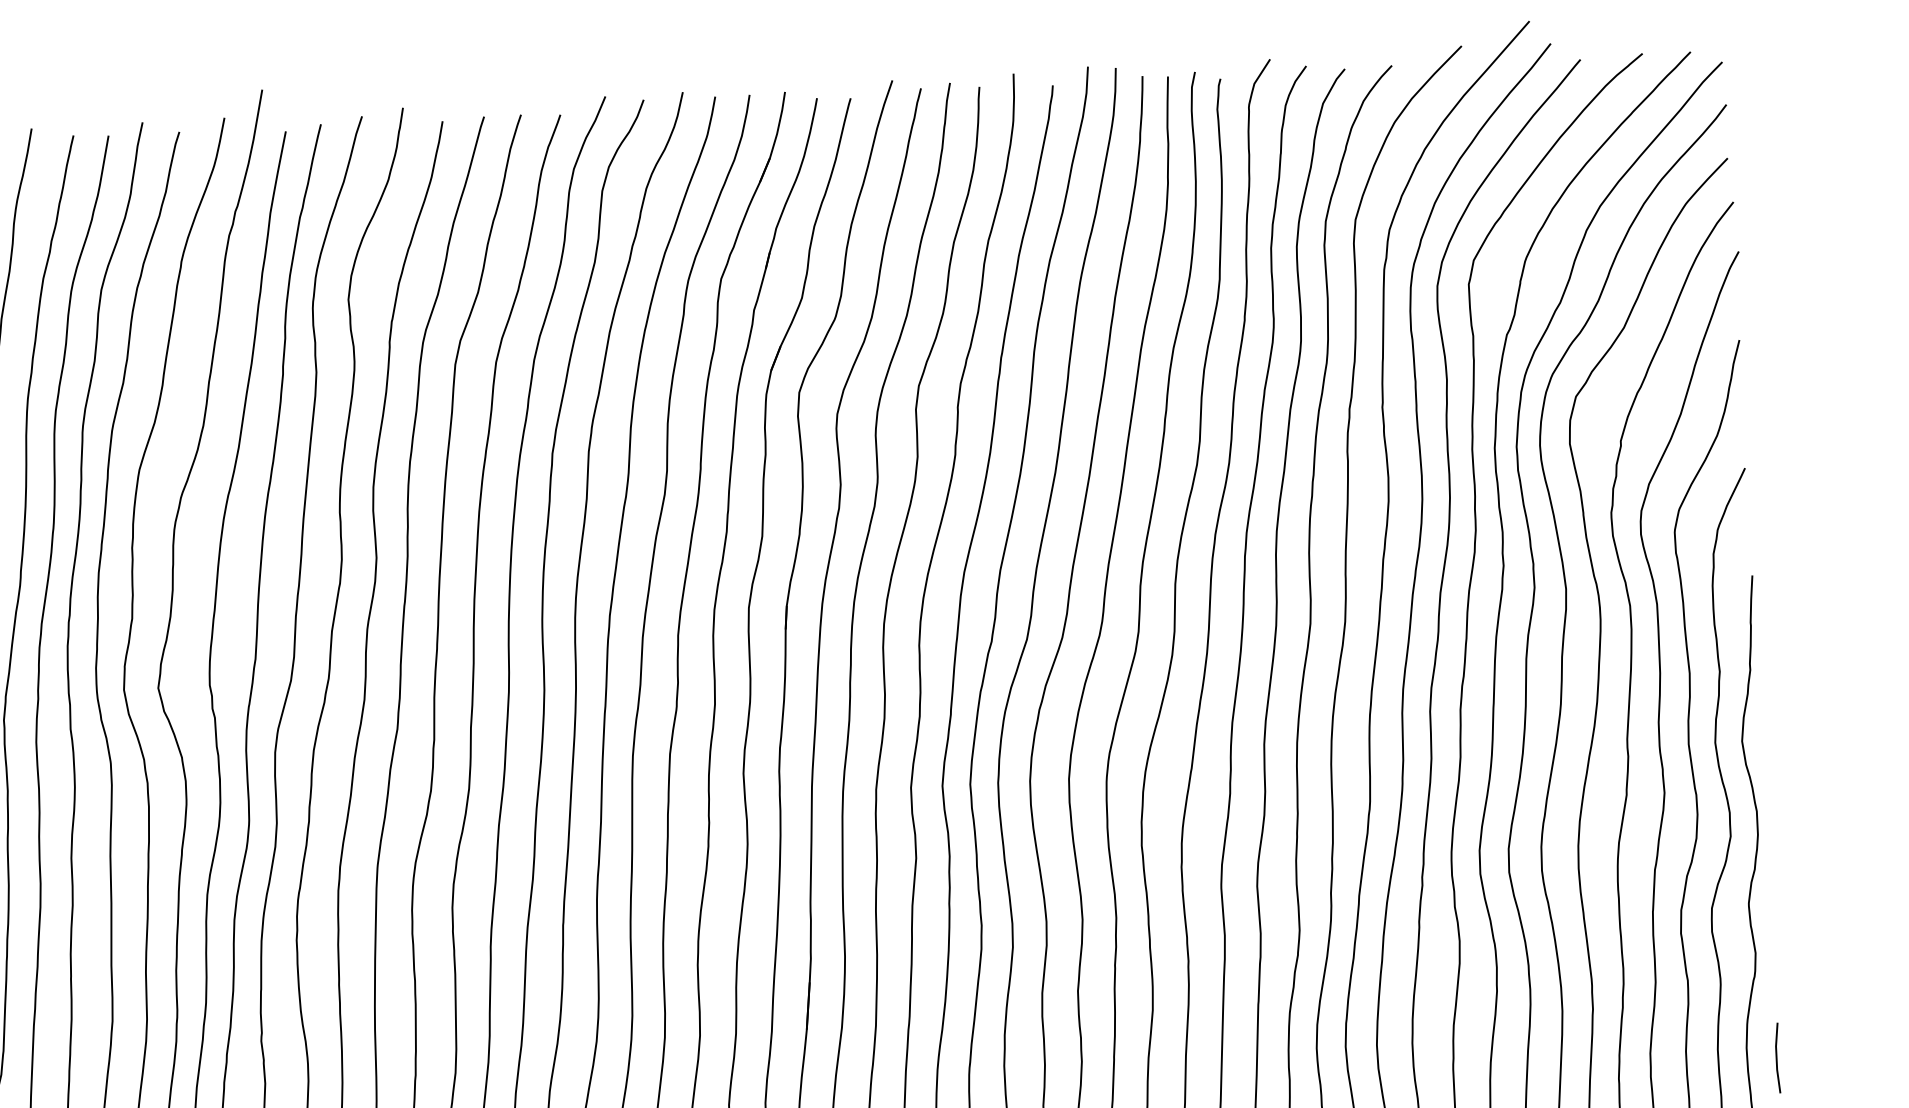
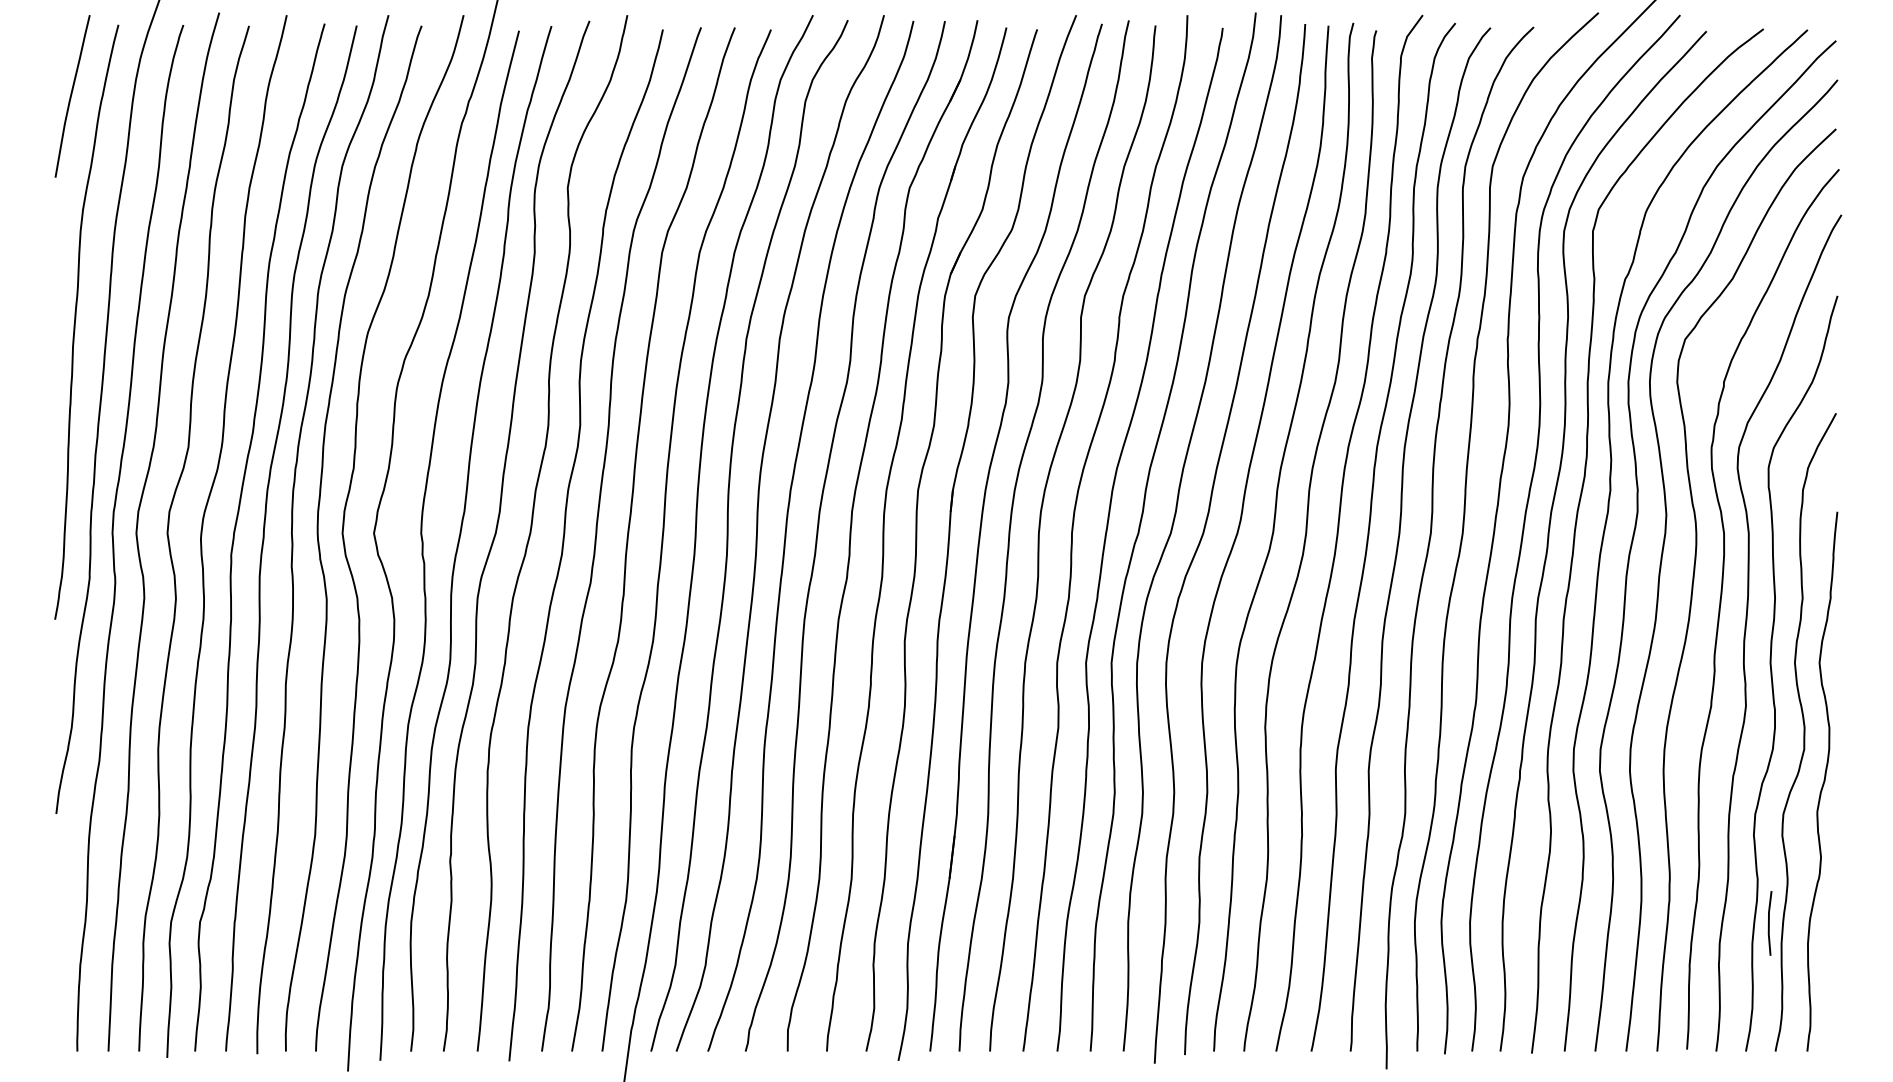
line: (1777, 1058) -> (1769, 923), moved

